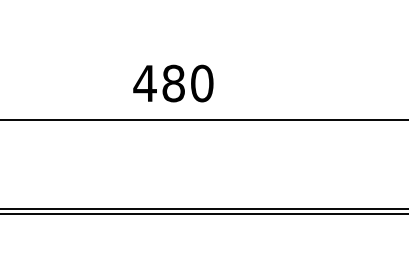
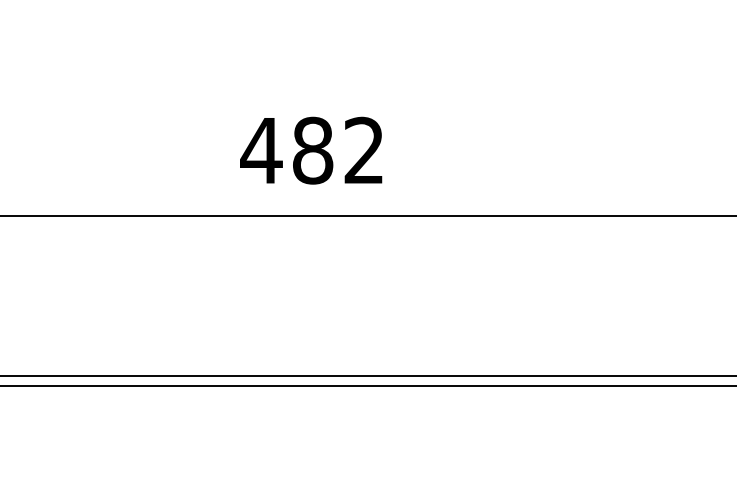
text: (202, 83) -> (364, 150), 480 -> 482

